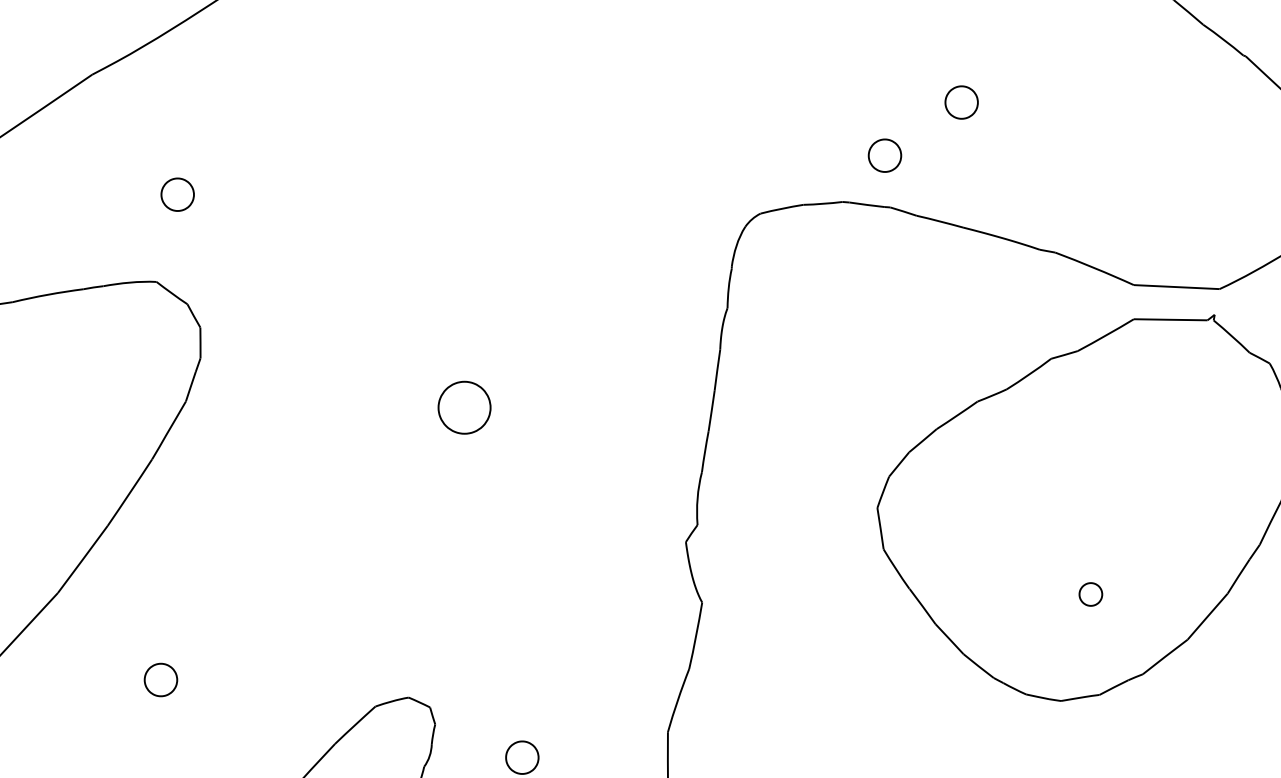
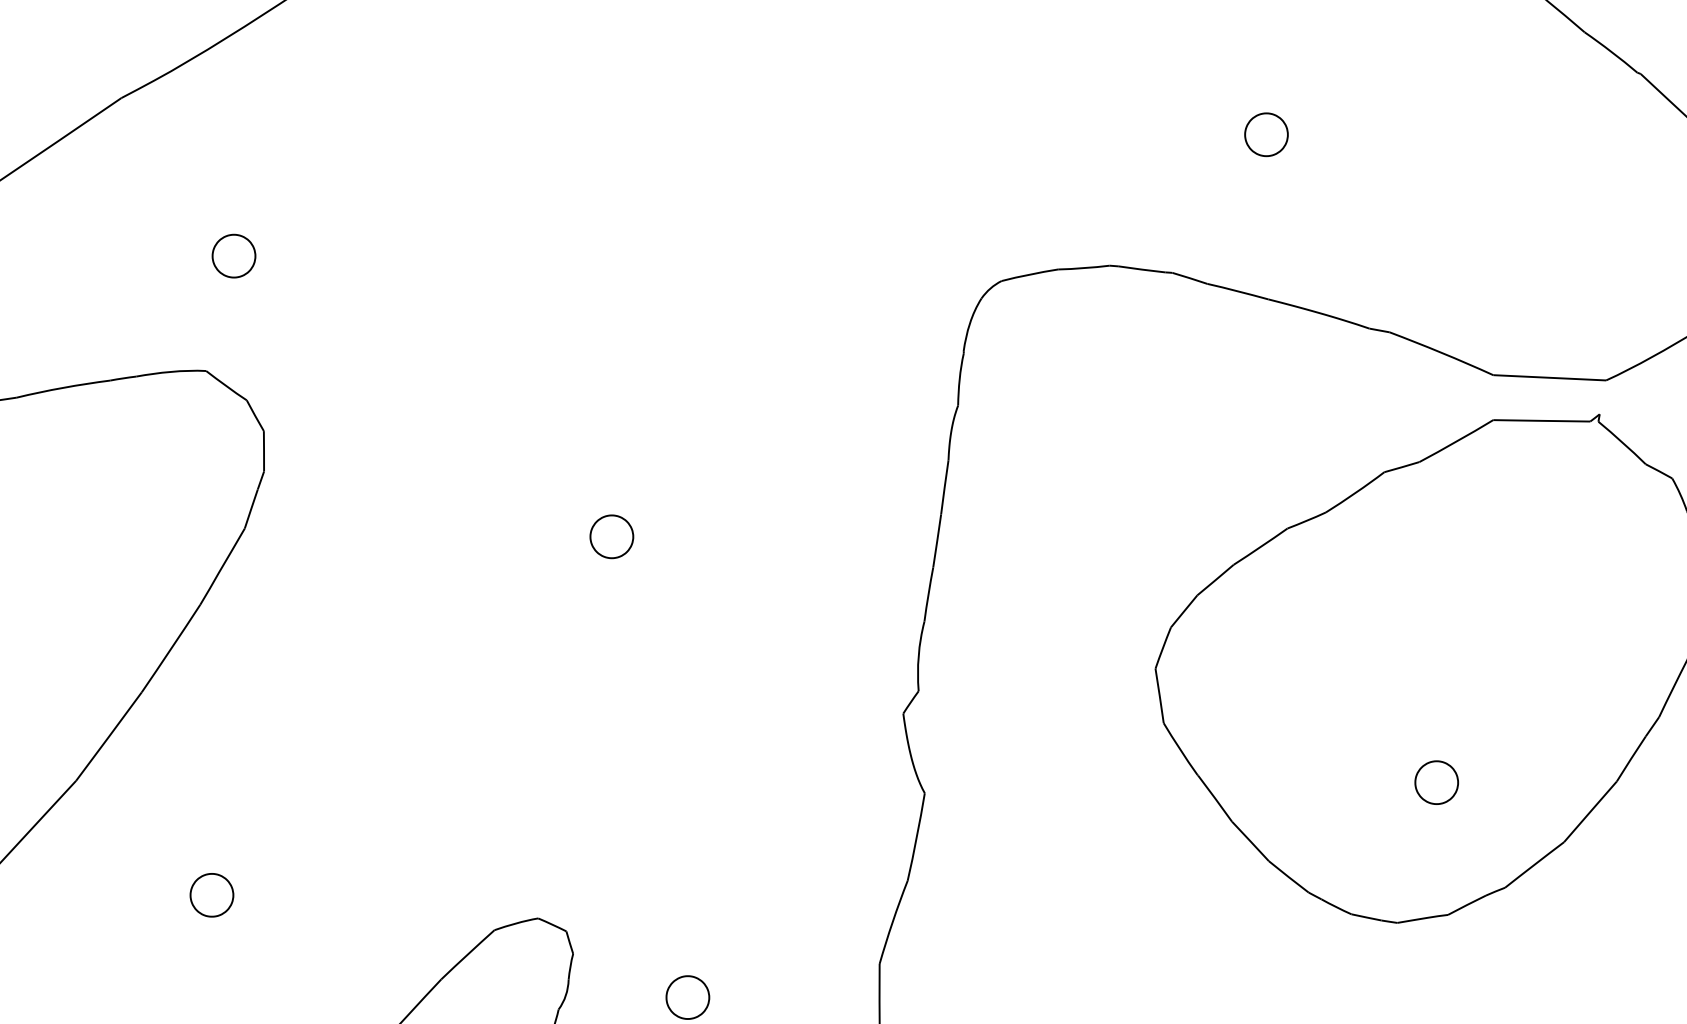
part: (884, 155) -> (1165, 204), removed
part: (464, 407) -> (611, 536), size x0.62
part: (1090, 594) -> (1436, 782), size x1.43

